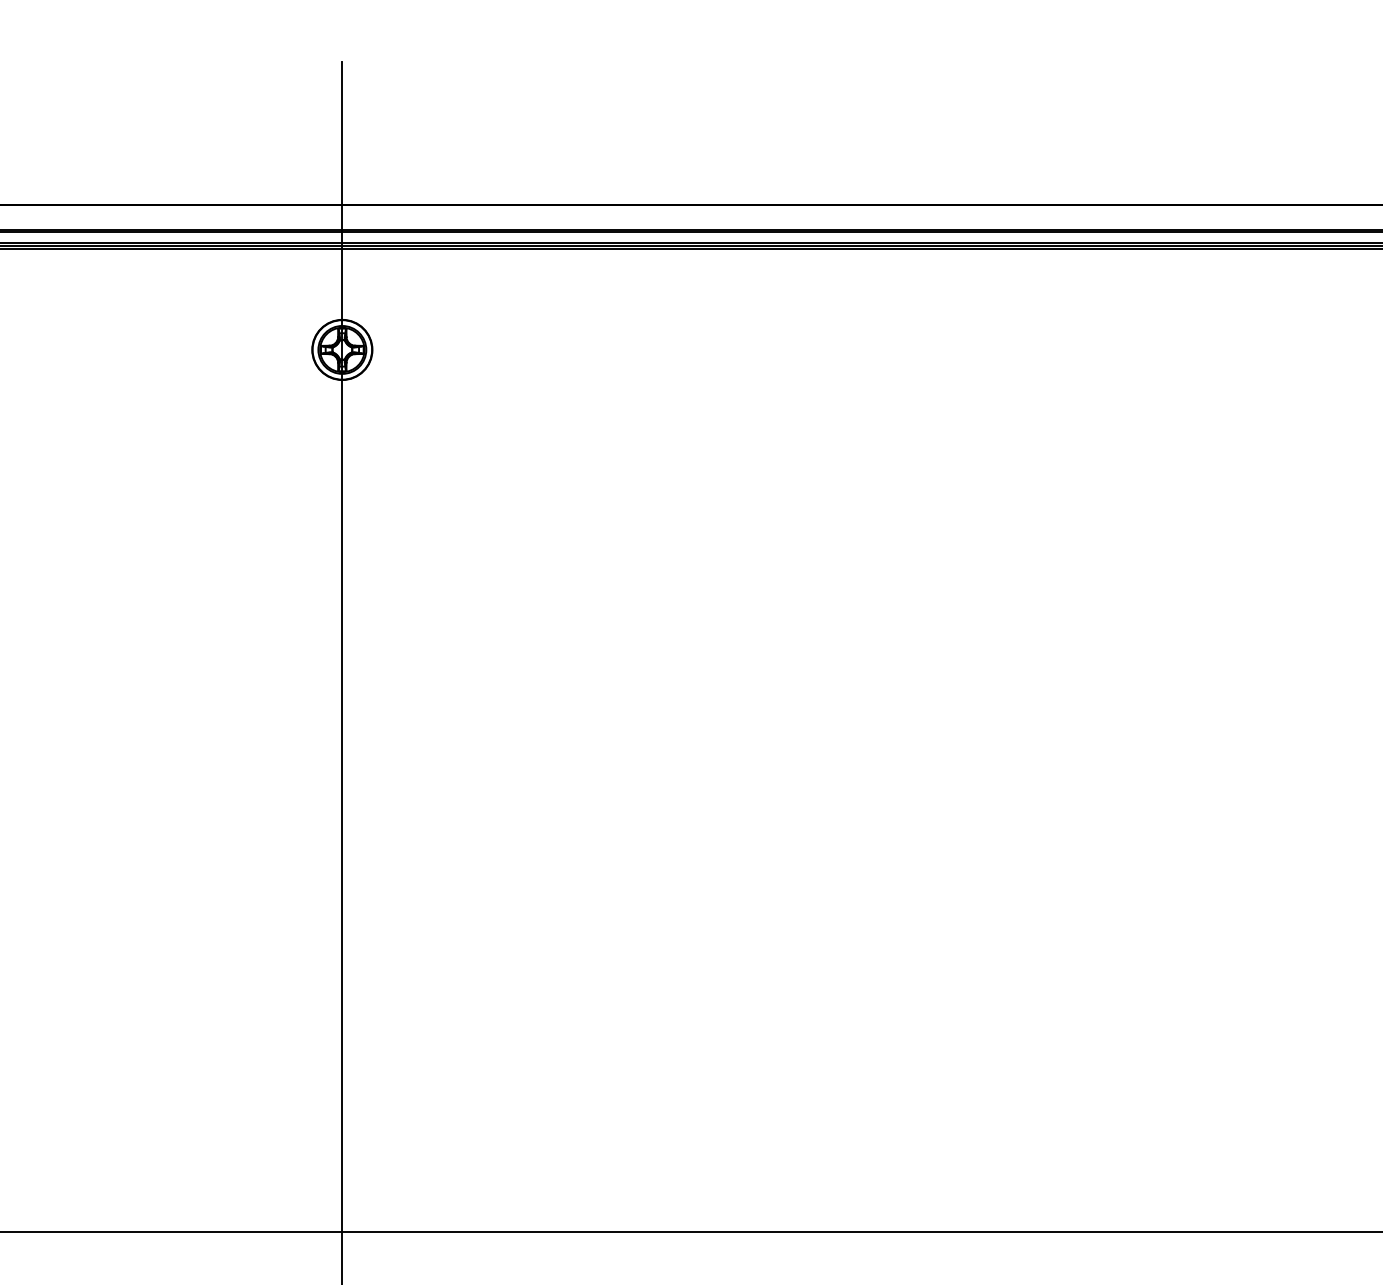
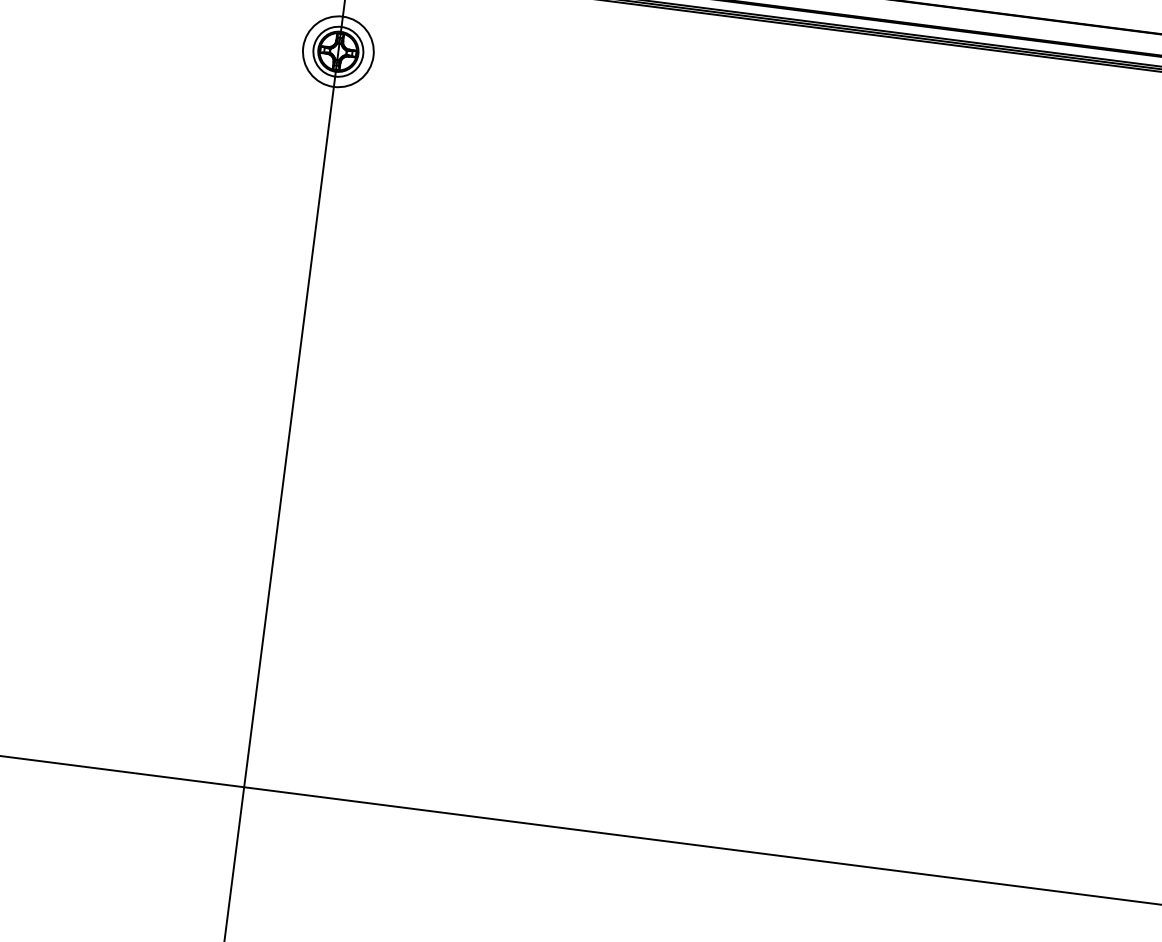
circle: (342, 349) -> (338, 51), size x1.4

